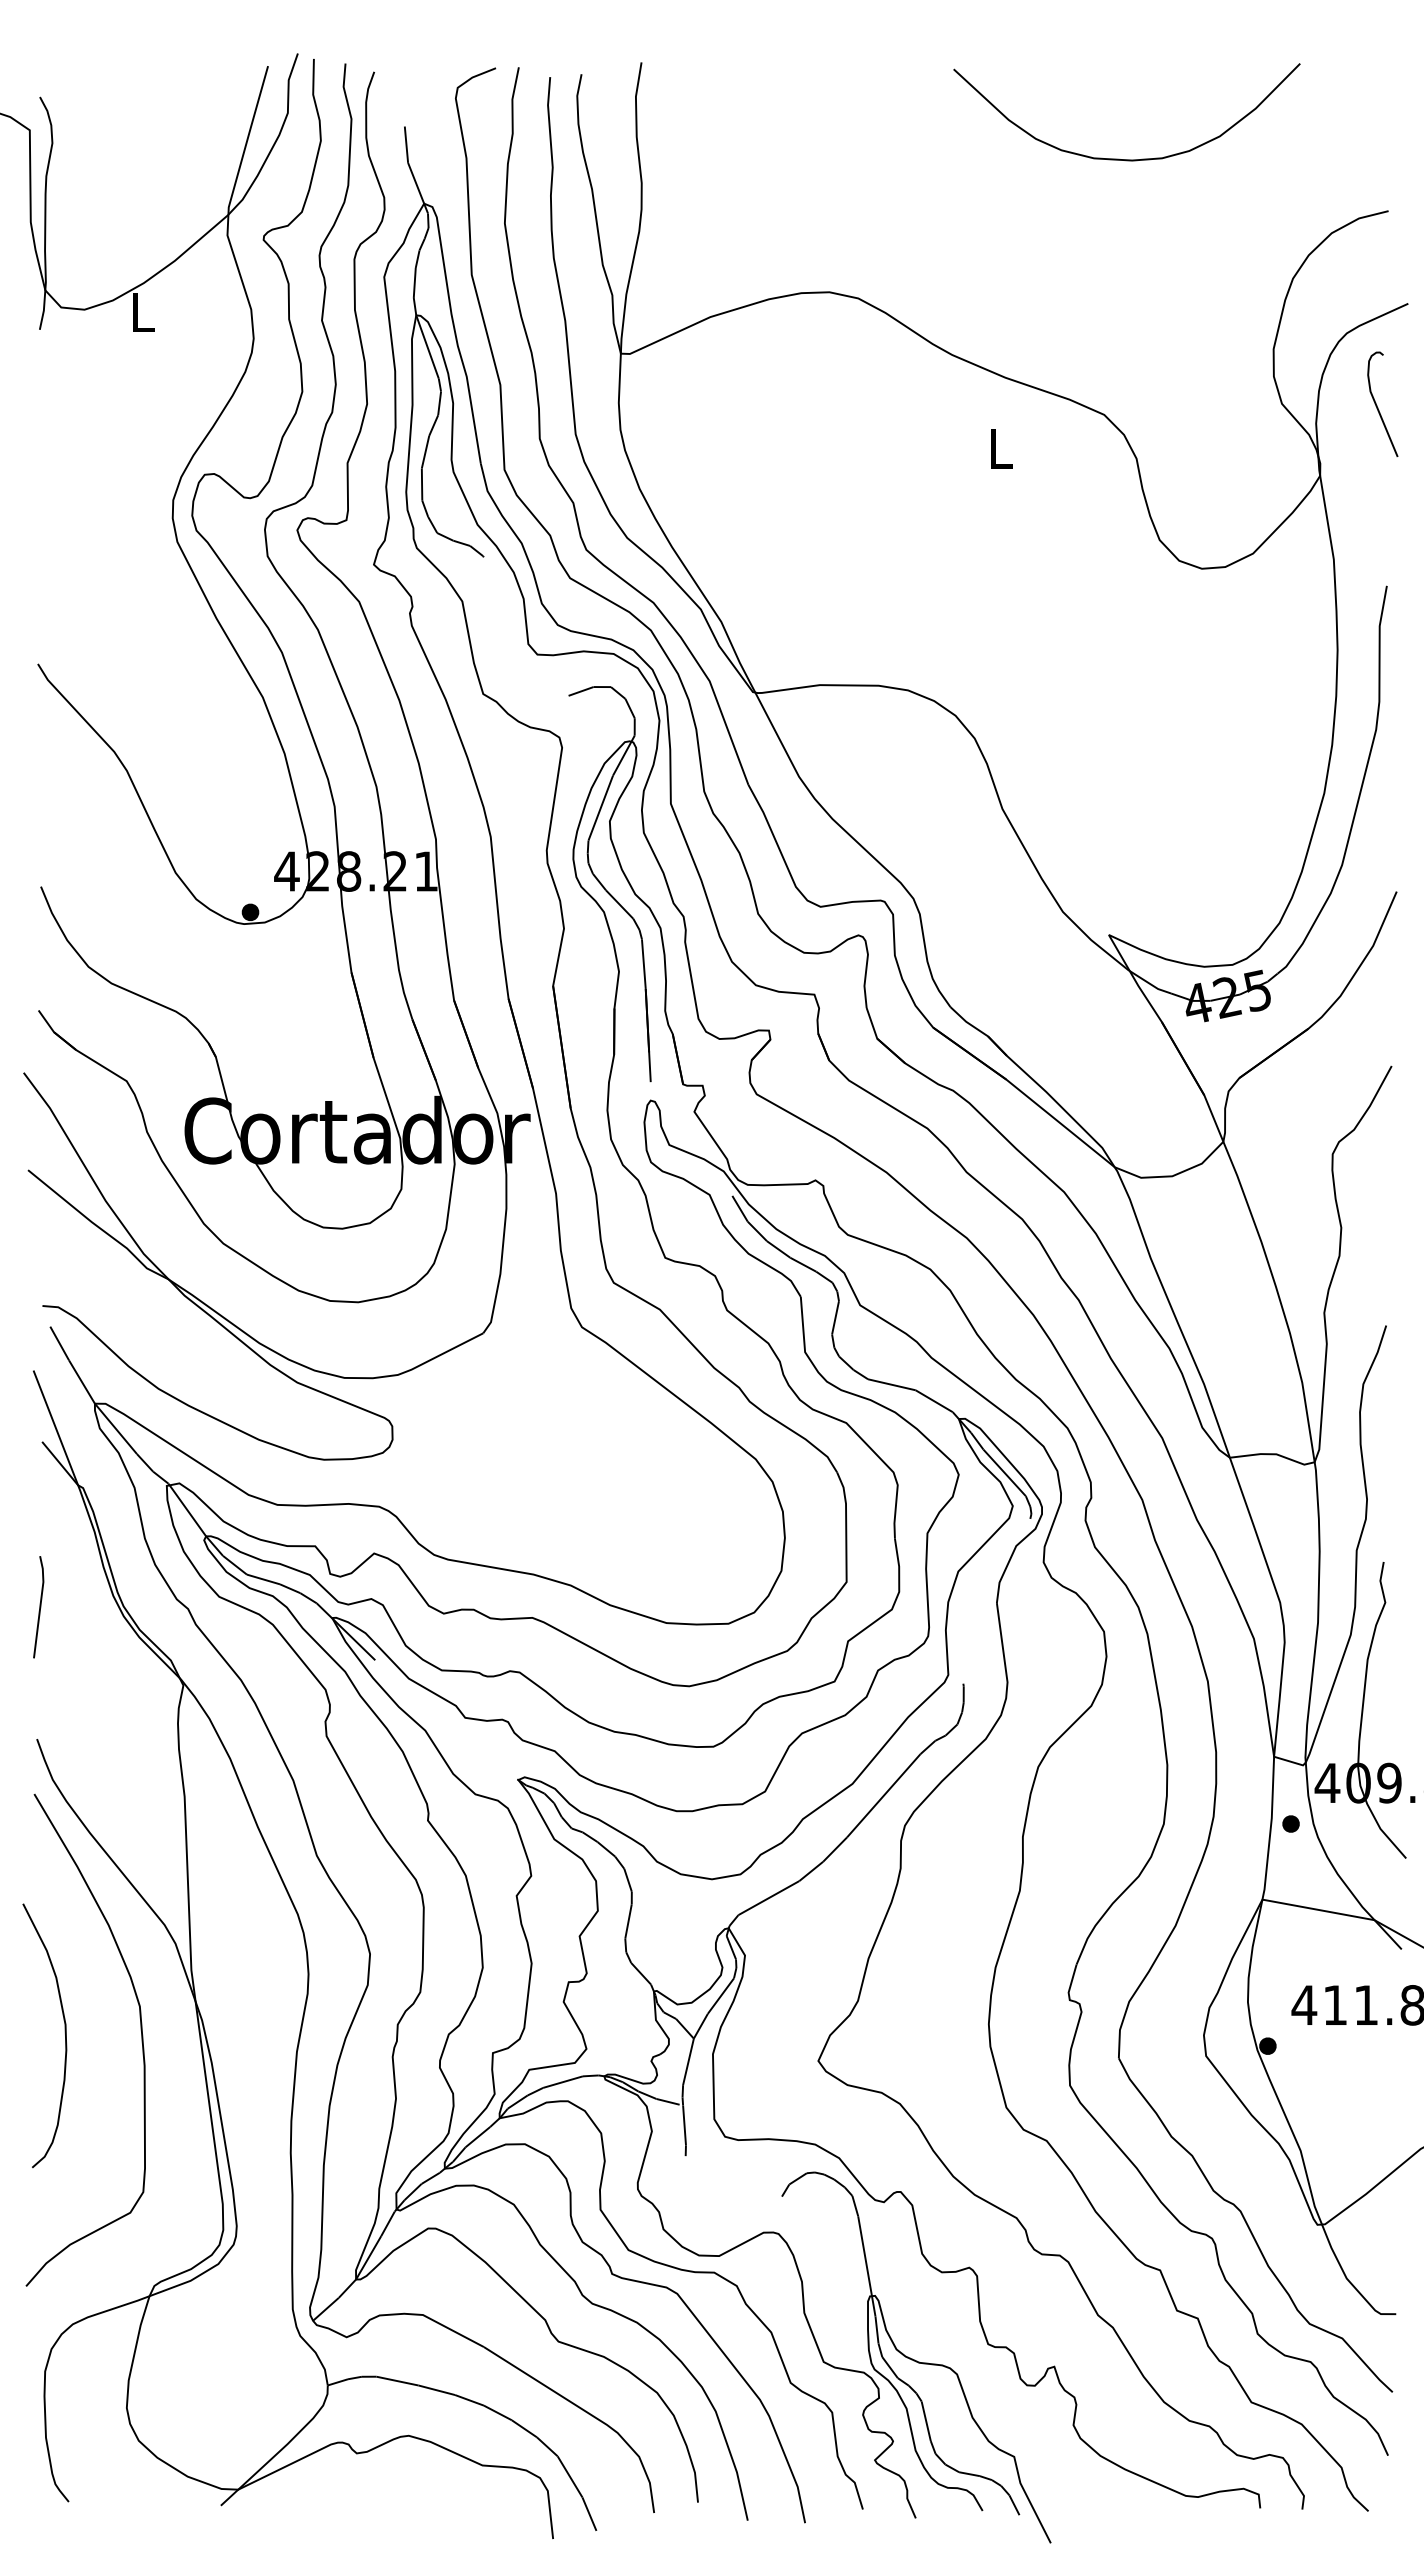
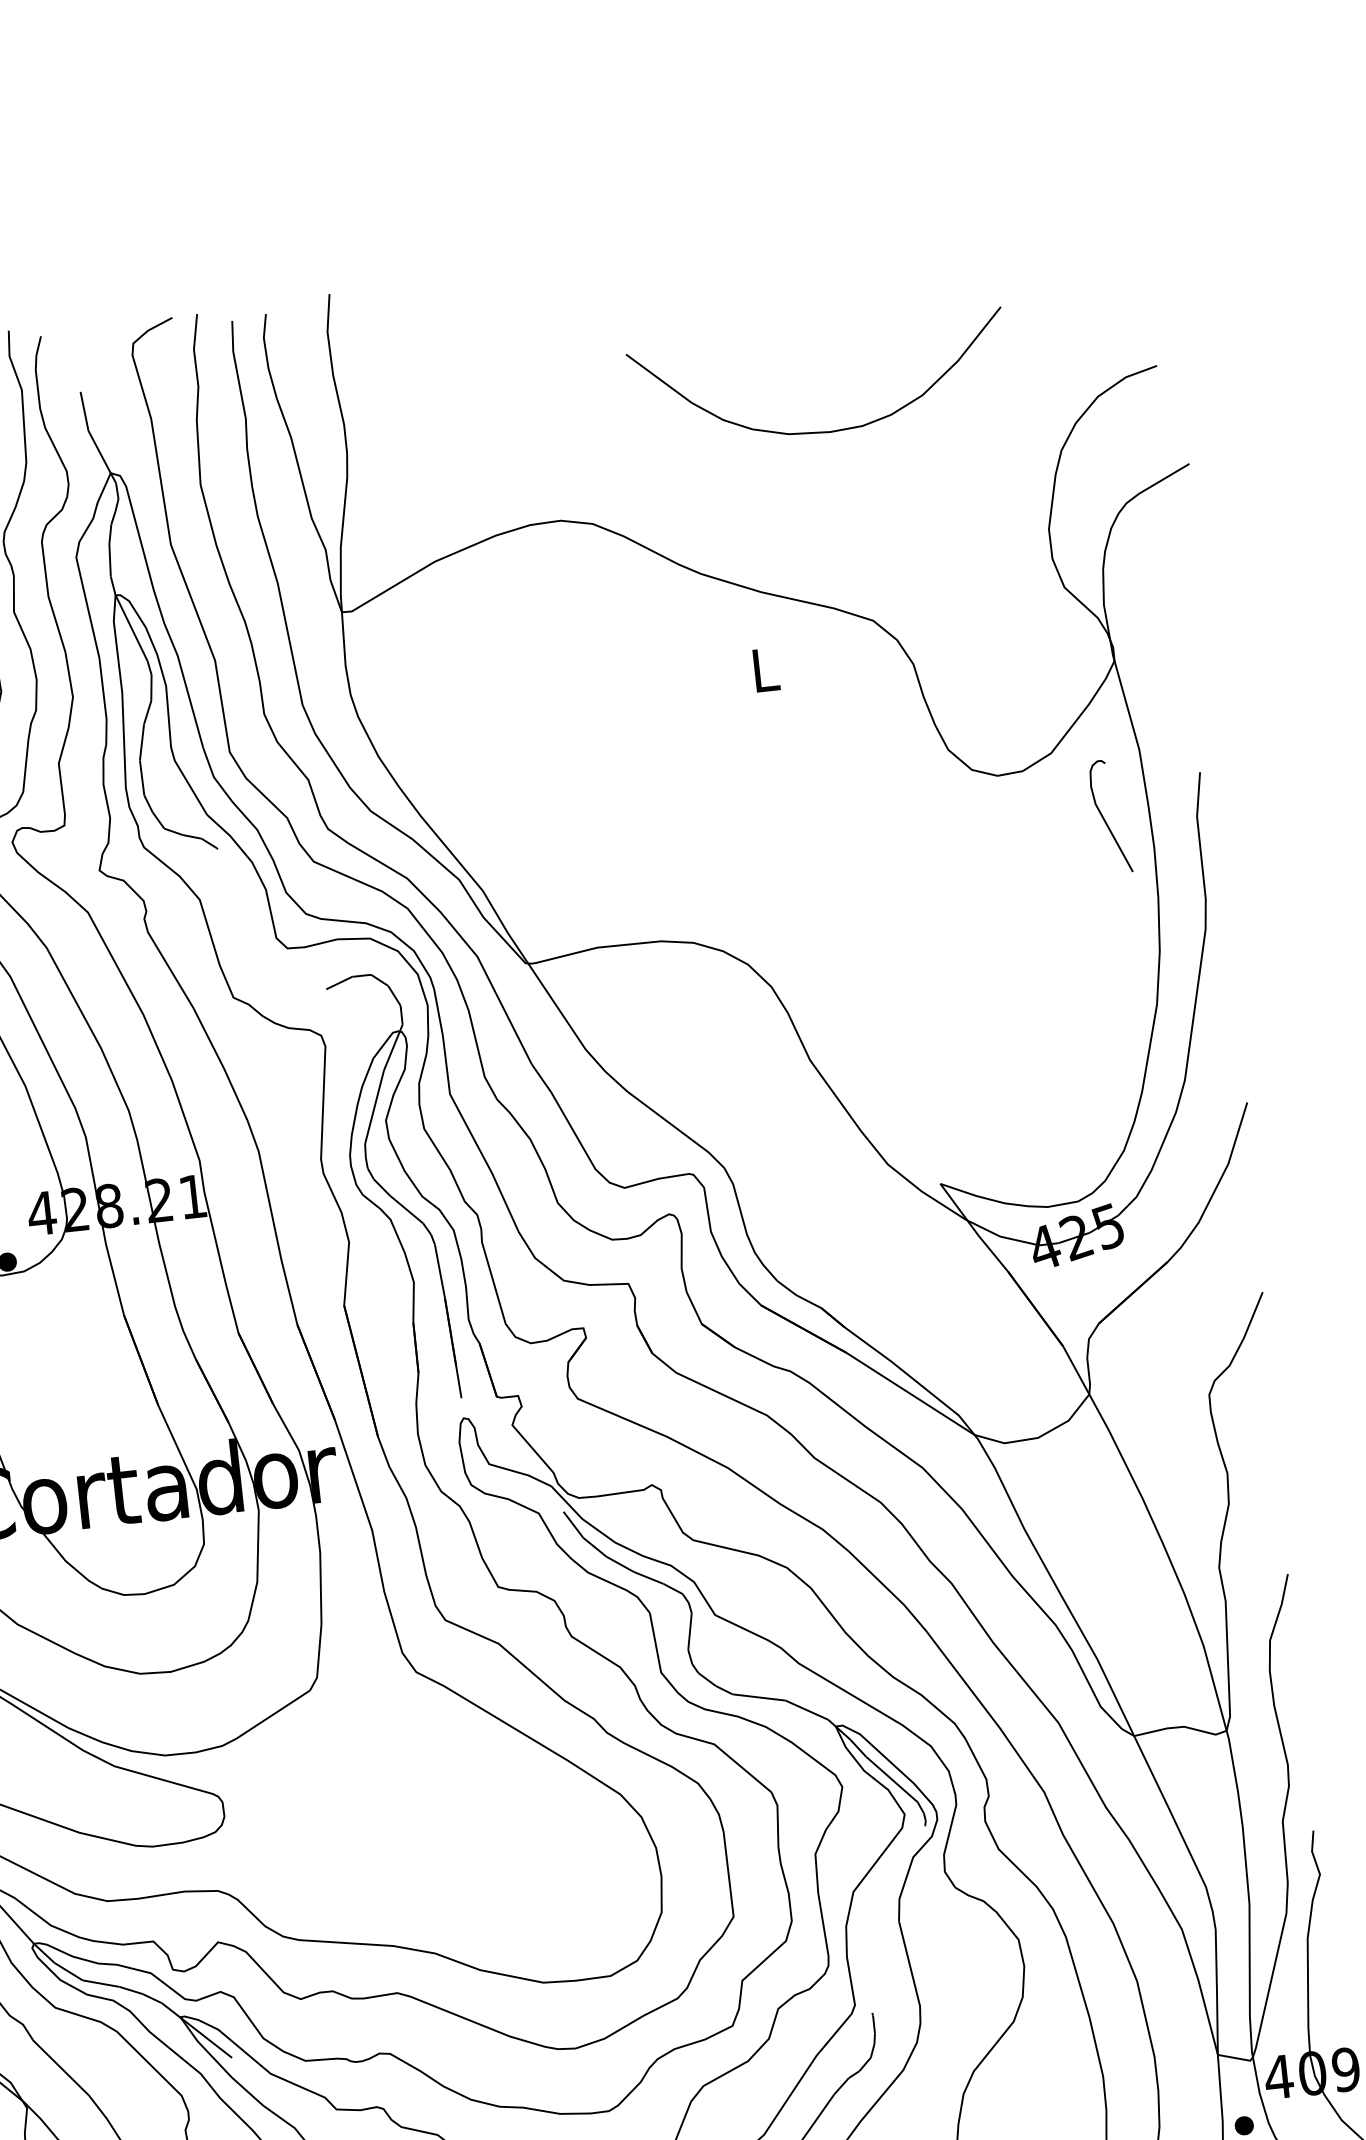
curve: (1119, 158) -> (816, 431), moved
curve: (1377, 405) -> (1104, 818), moved

